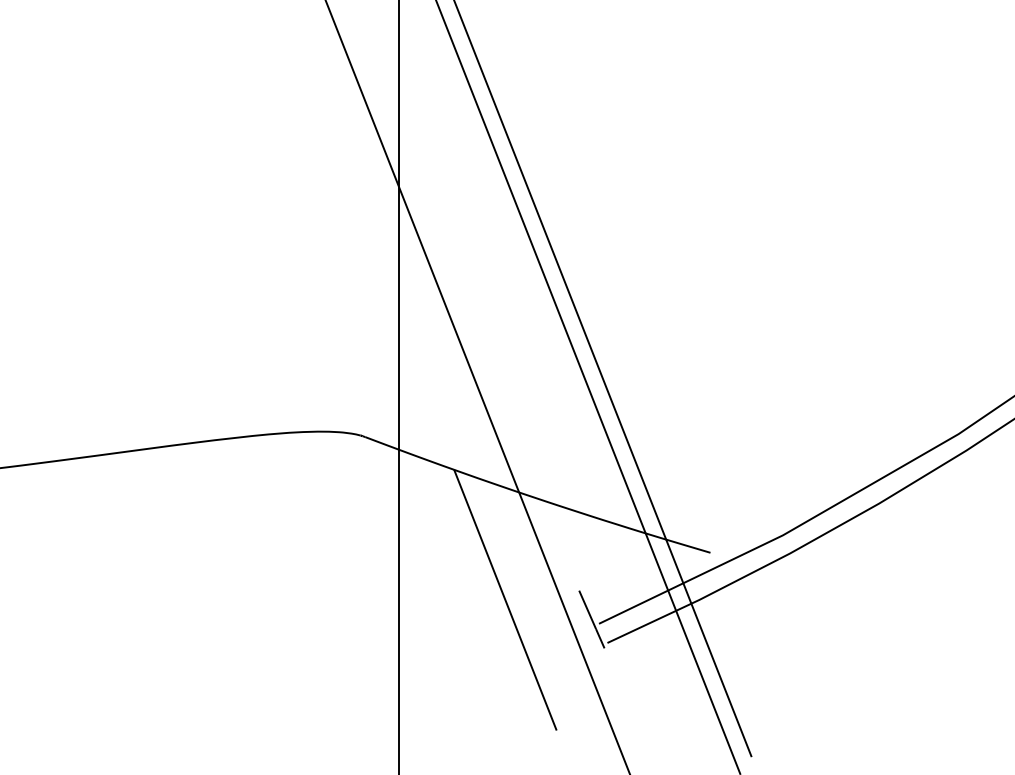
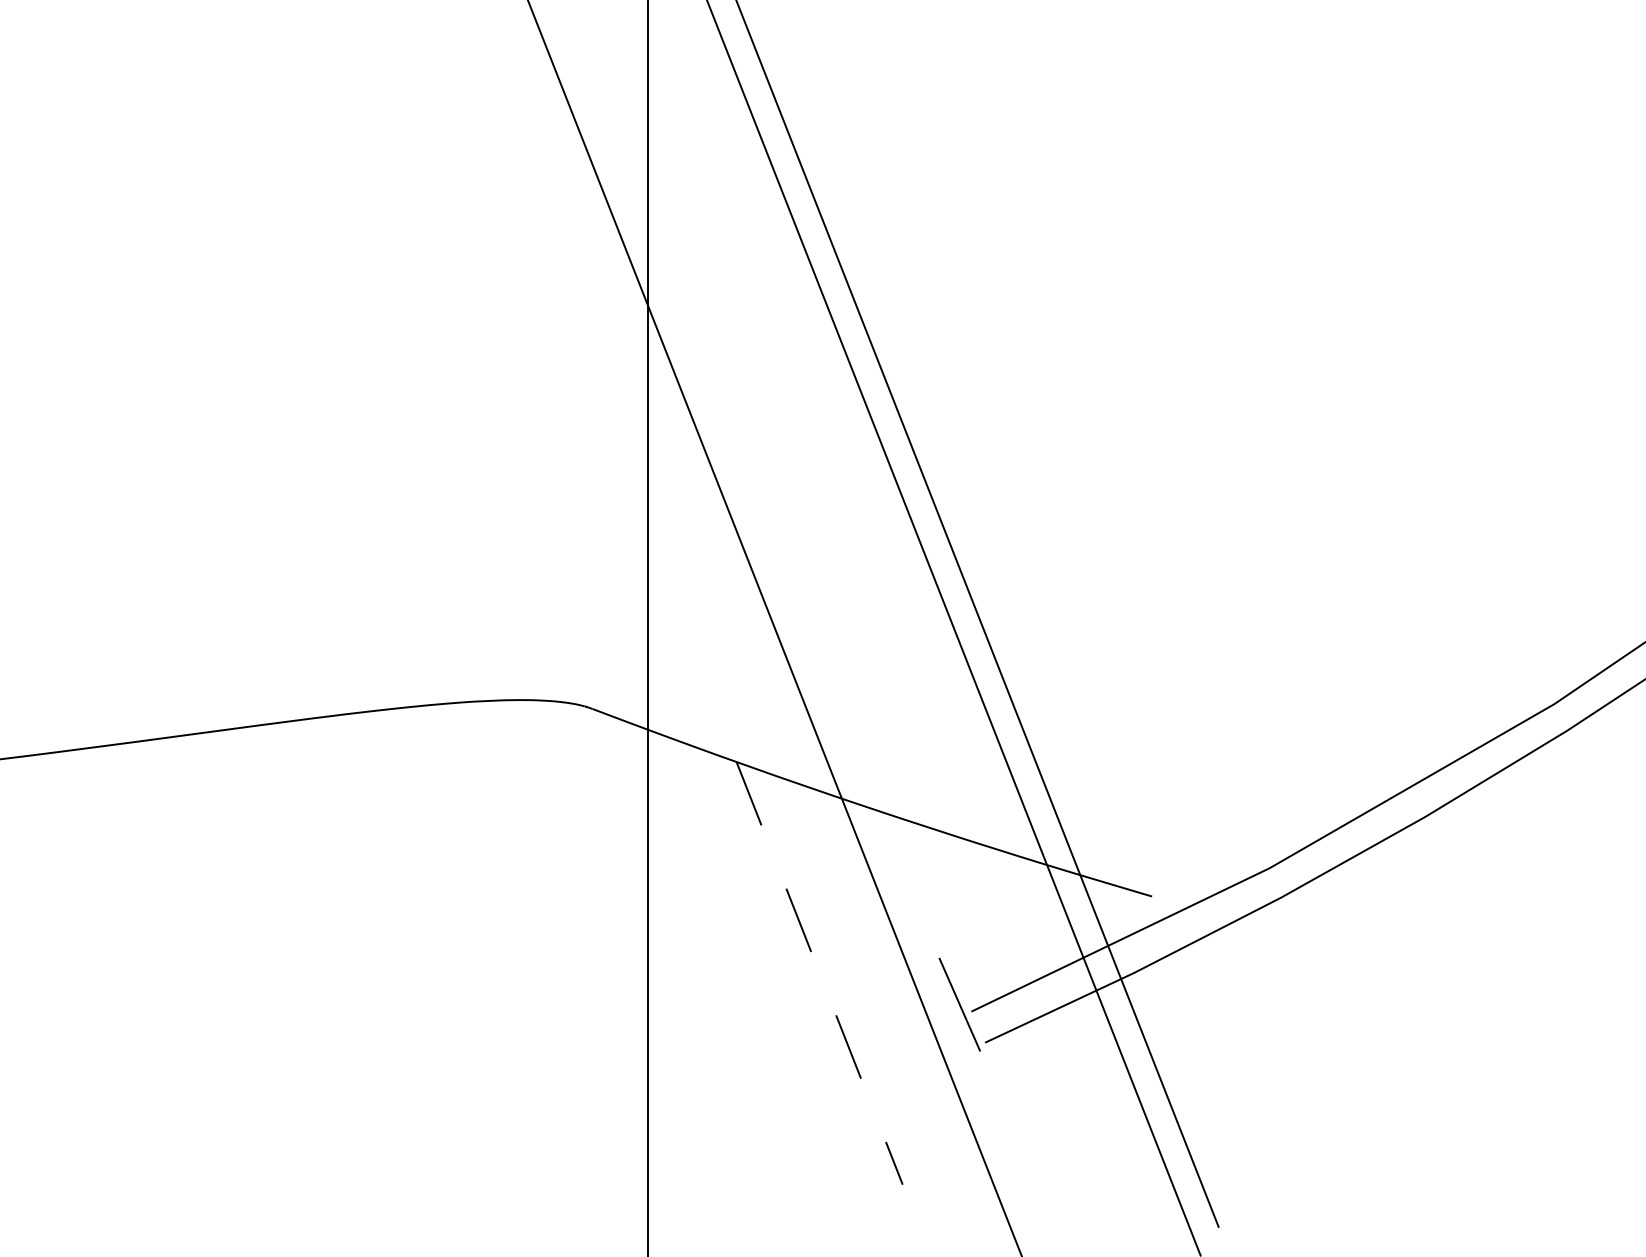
line: (505, 600) -> (819, 973), solid -> dashed

